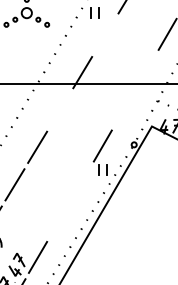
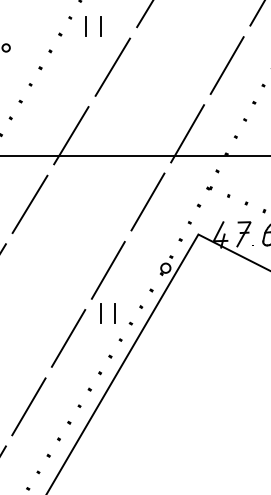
line: (104, 34) -> (111, 65), added
line: (146, 71) -> (188, 133), added
line: (124, 108) -> (148, 201), added
line: (59, 109) -> (28, 203), added
line: (81, 182) -> (69, 337), added
line: (59, 219) -> (28, 405), added

